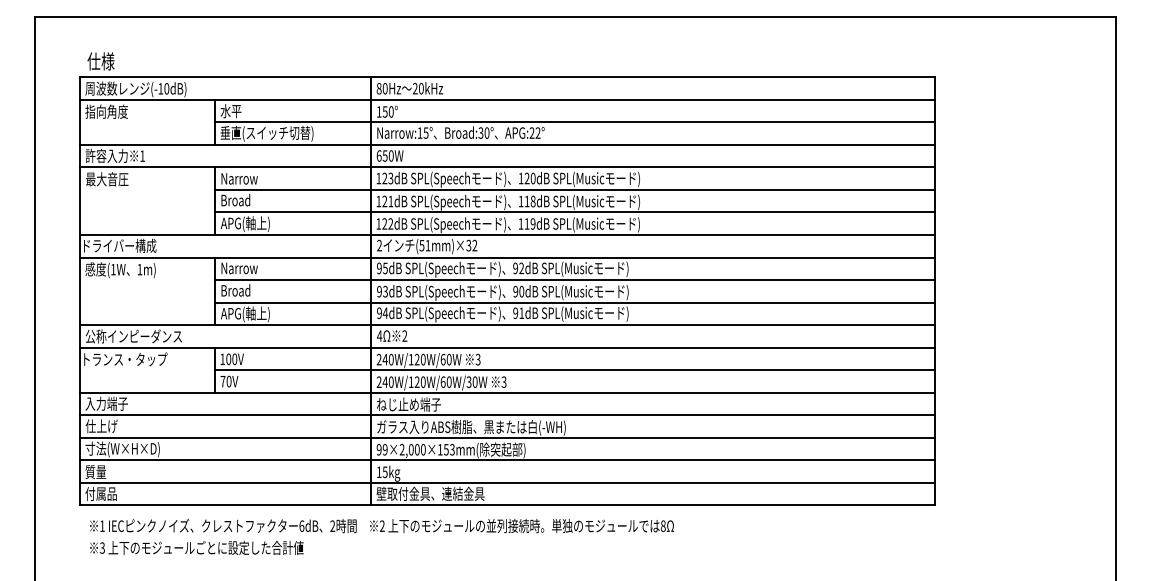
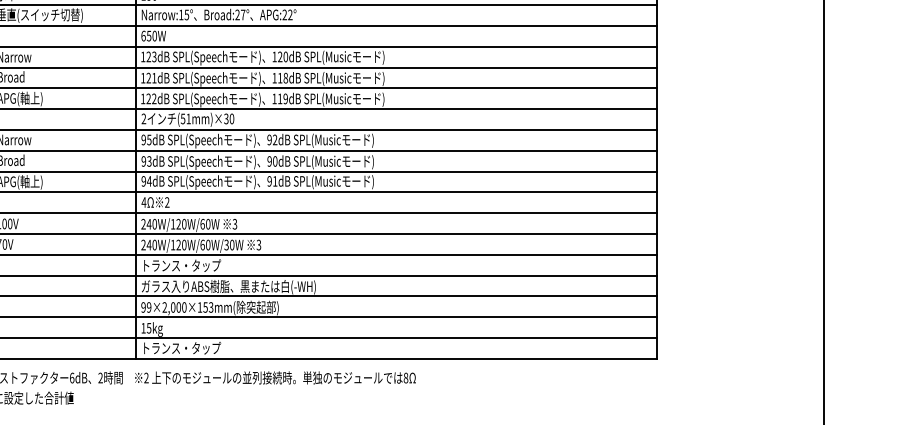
text: (483, 132) -> (239, 14), Broad:30° -> Broad:27°
text: (474, 245) -> (231, 118), (51mm)×32 -> (51mm)×30
text: (420, 404) -> (181, 265), ねじ止め端子 -> トランス・タップ
text: (430, 493) -> (190, 347), 壁取付金具、連結金具 -> トランス・タップ

